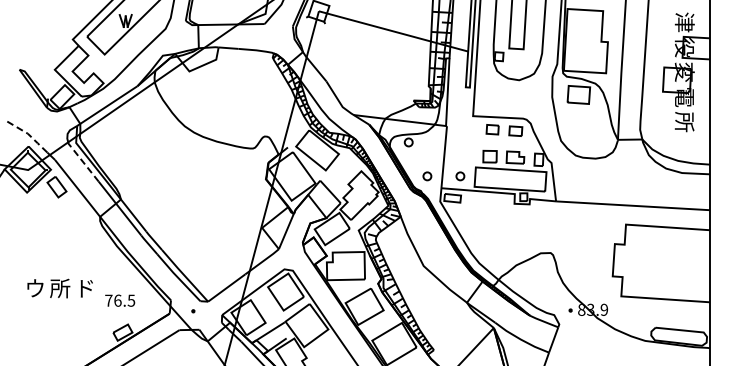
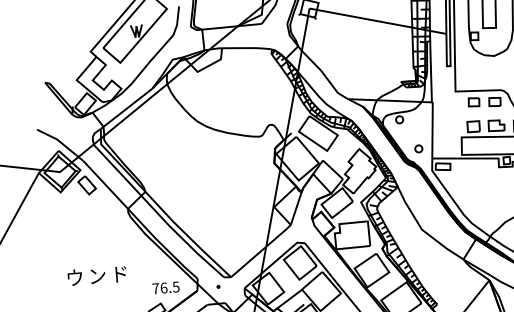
line: (28, 134) -> (57, 140), dashed -> solid
line: (84, 163) -> (110, 162), dashed -> solid
part: (460, 176) -> (448, 146), removed
text: (60, 288) -> (97, 276), 所 -> ン
text: (120, 300) -> (166, 287), moved

